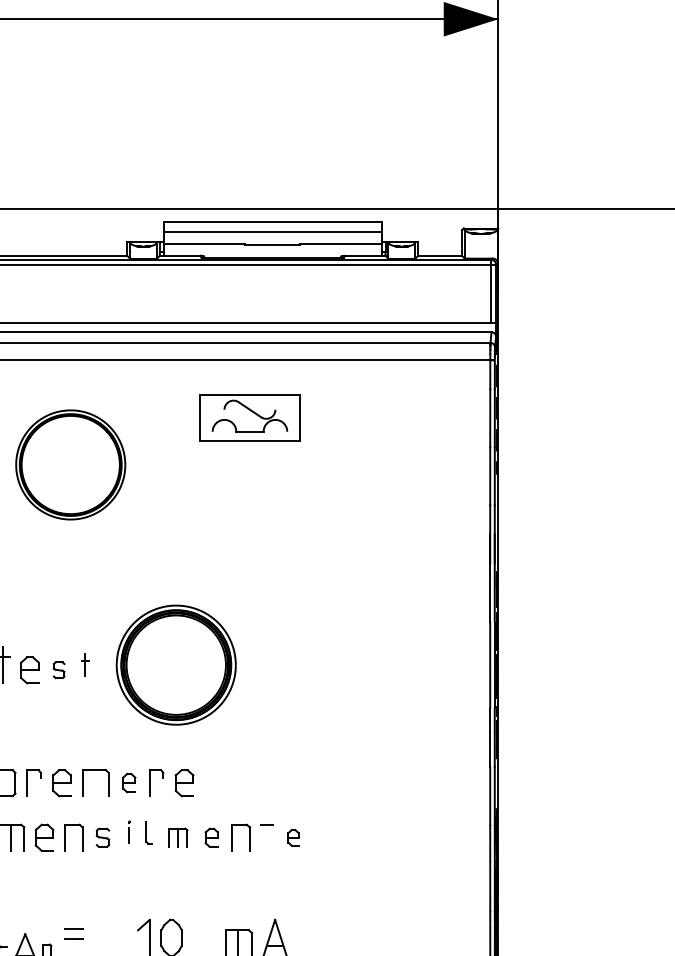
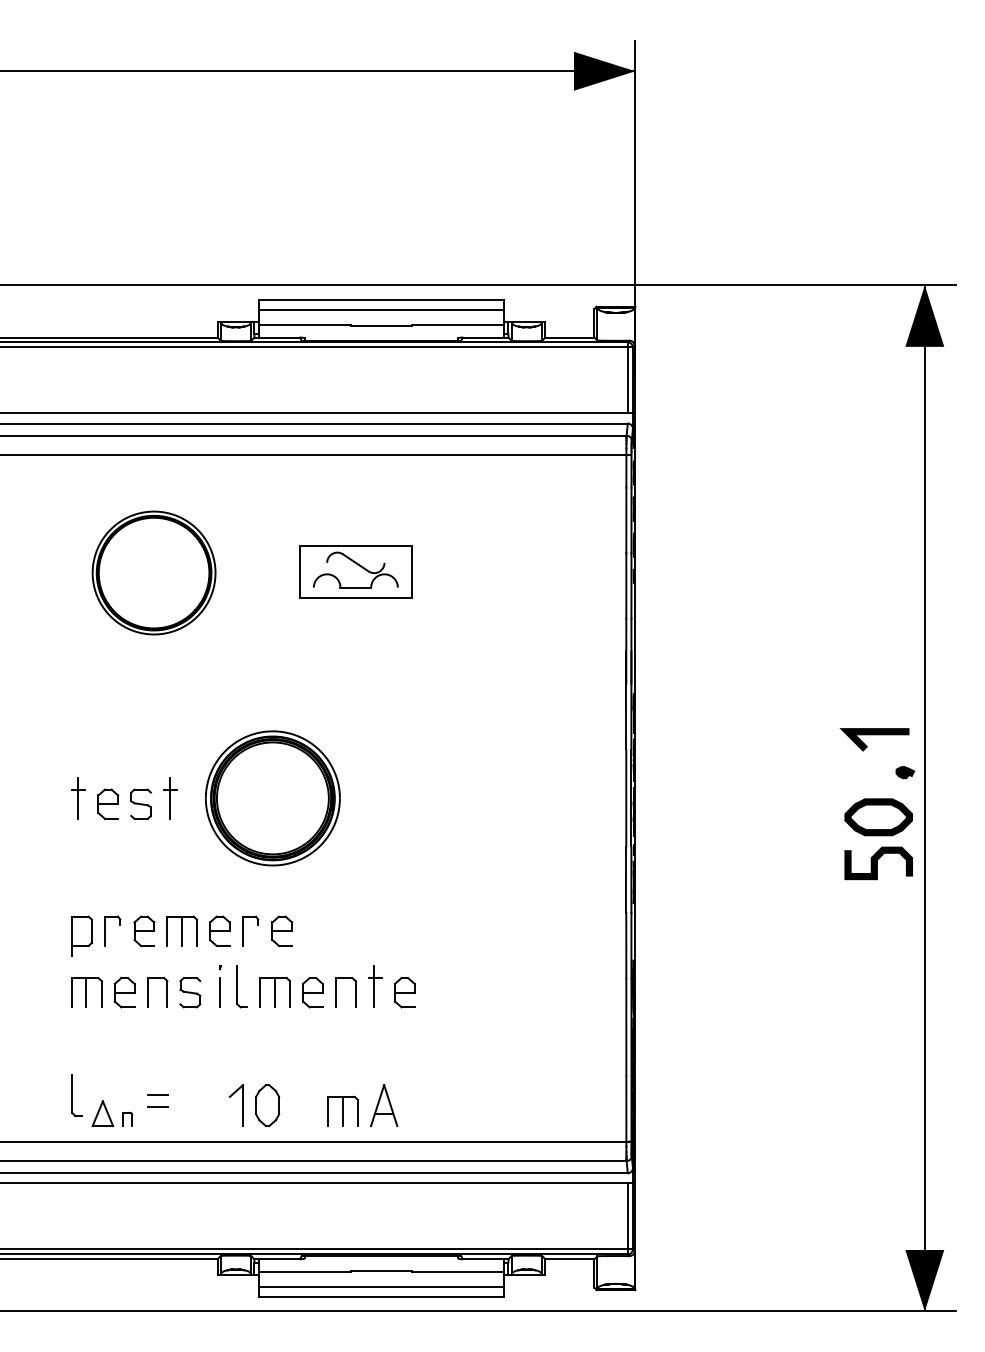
part: (249, 417) -> (355, 571), moved
part: (85, 665) -> (170, 798), size x1.67
part: (58, 669) -> (140, 803), size x1.67
line: (95, 782) -> (181, 930), added
part: (128, 782) -> (219, 930), size x1.43
part: (128, 832) -> (219, 986), size x1.67
part: (148, 832) -> (241, 986), size x1.67
line: (266, 832) -> (374, 986), added
part: (103, 837) -> (190, 992), size x1.43
part: (177, 837) -> (274, 992), size x1.43
part: (211, 837) -> (312, 992), size x1.43
part: (293, 837) -> (404, 992), size x1.67

